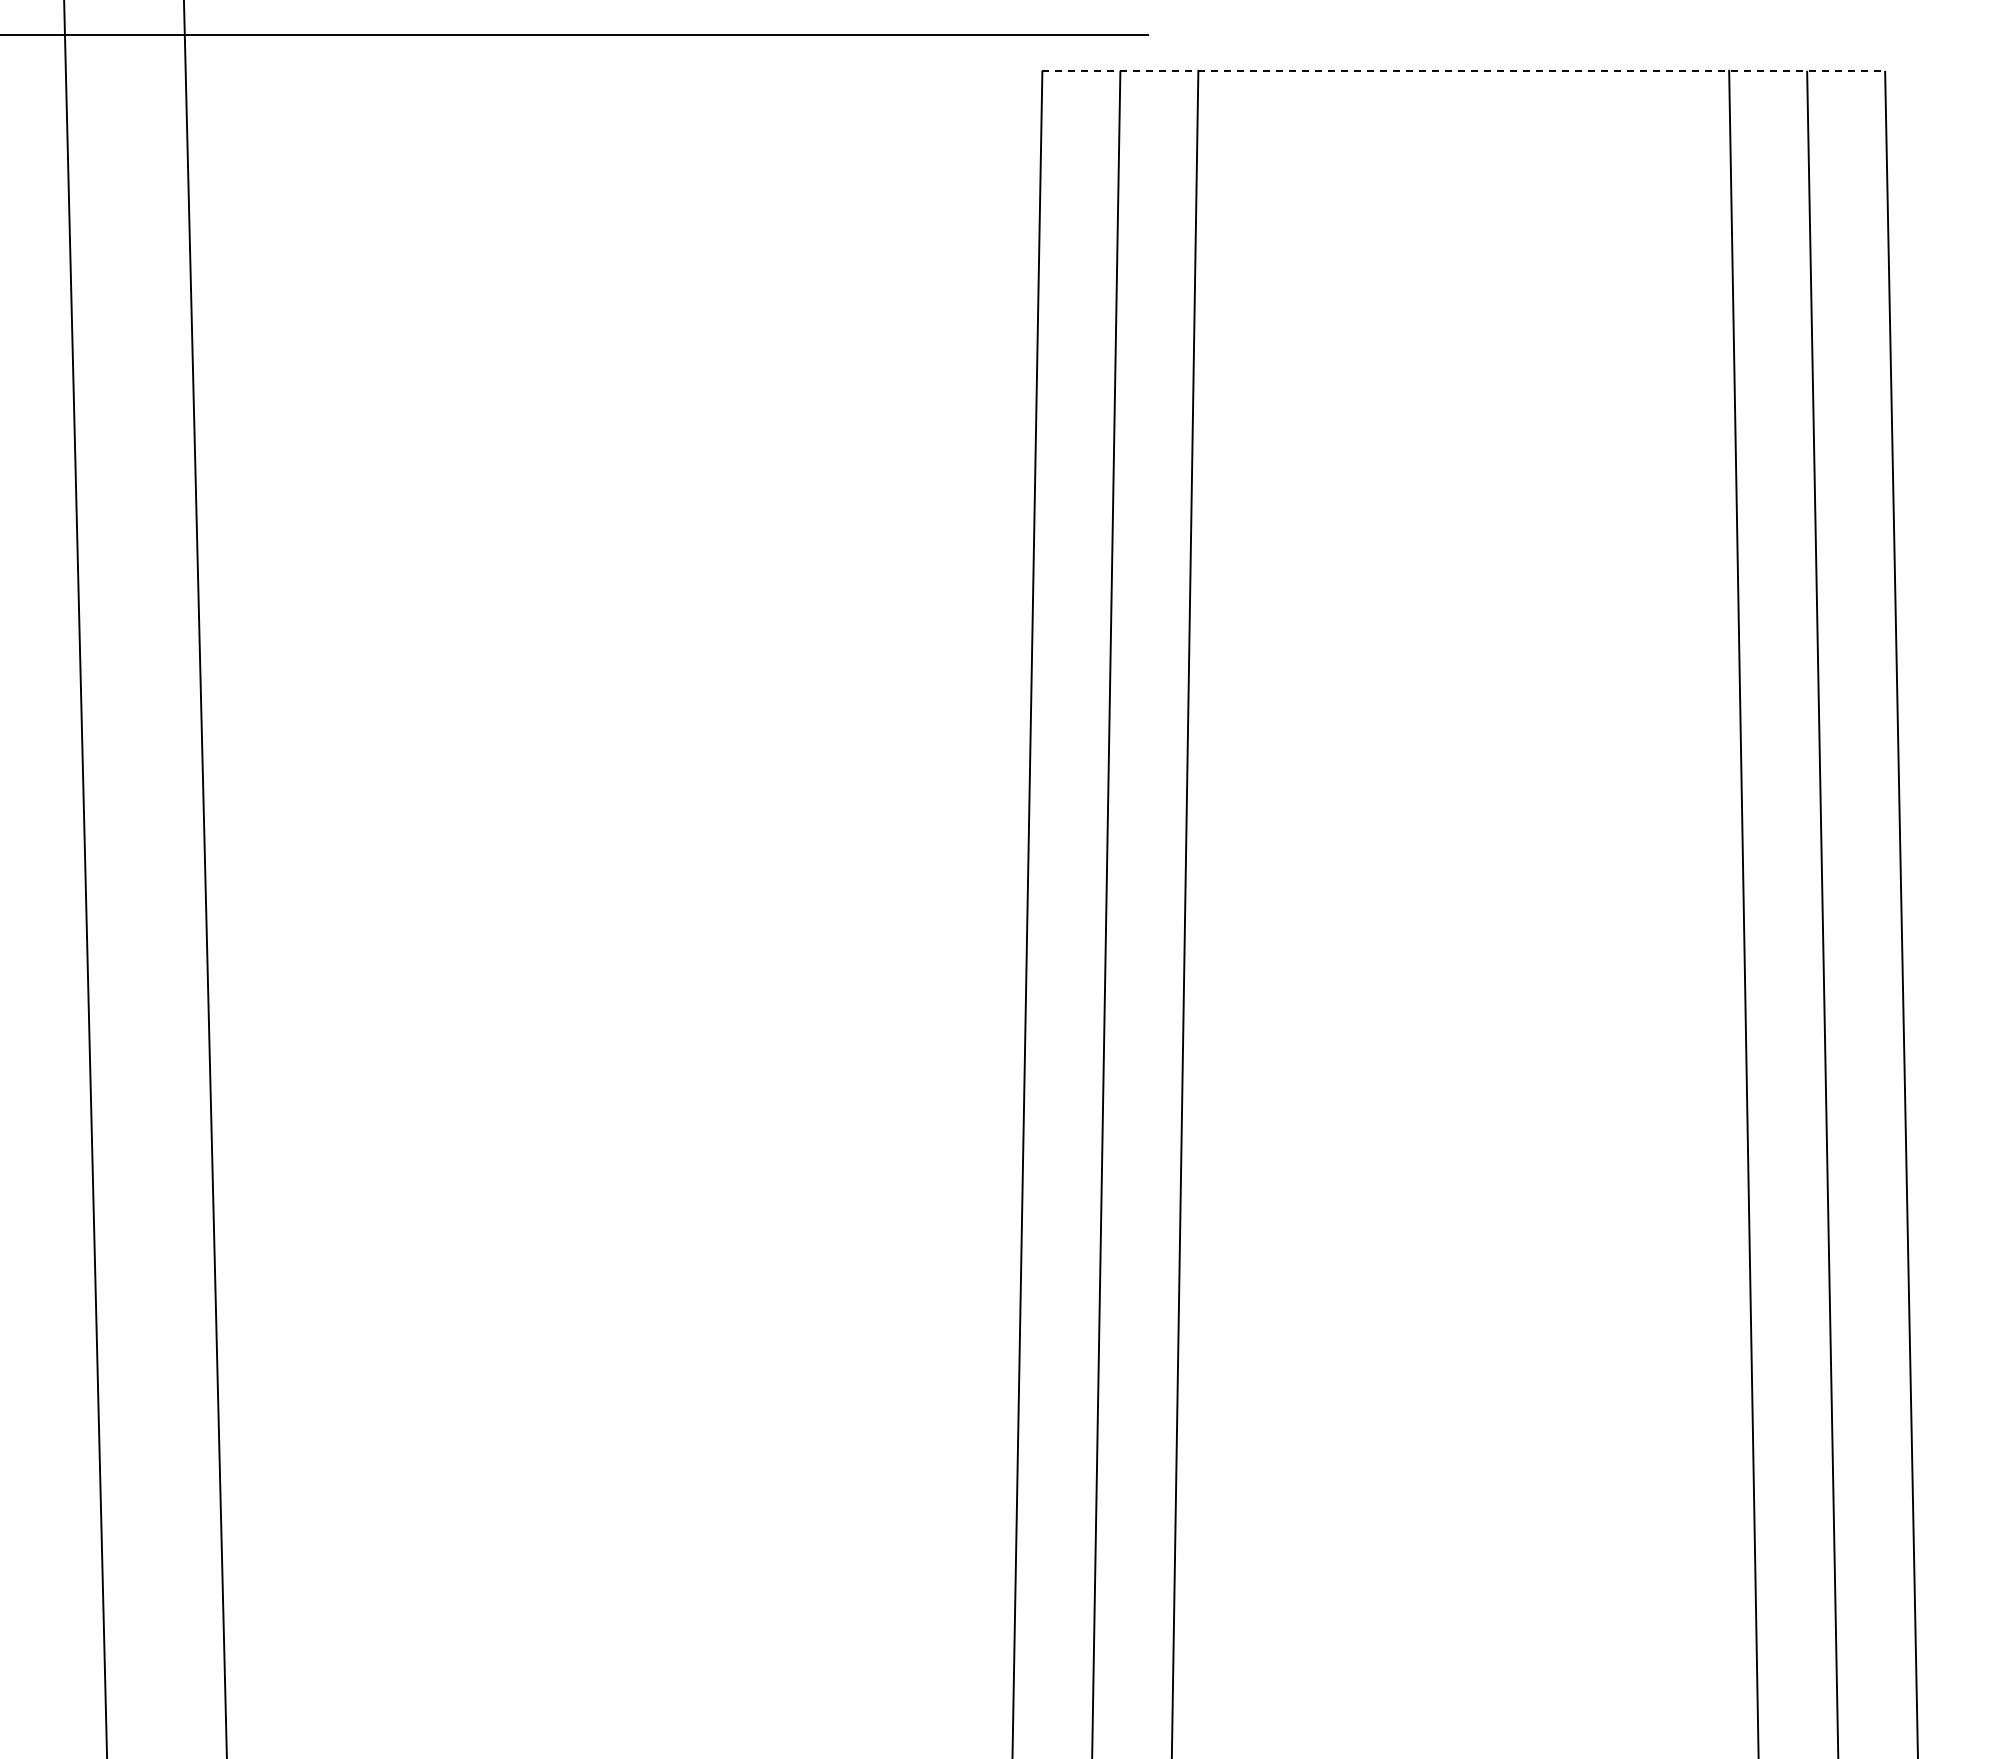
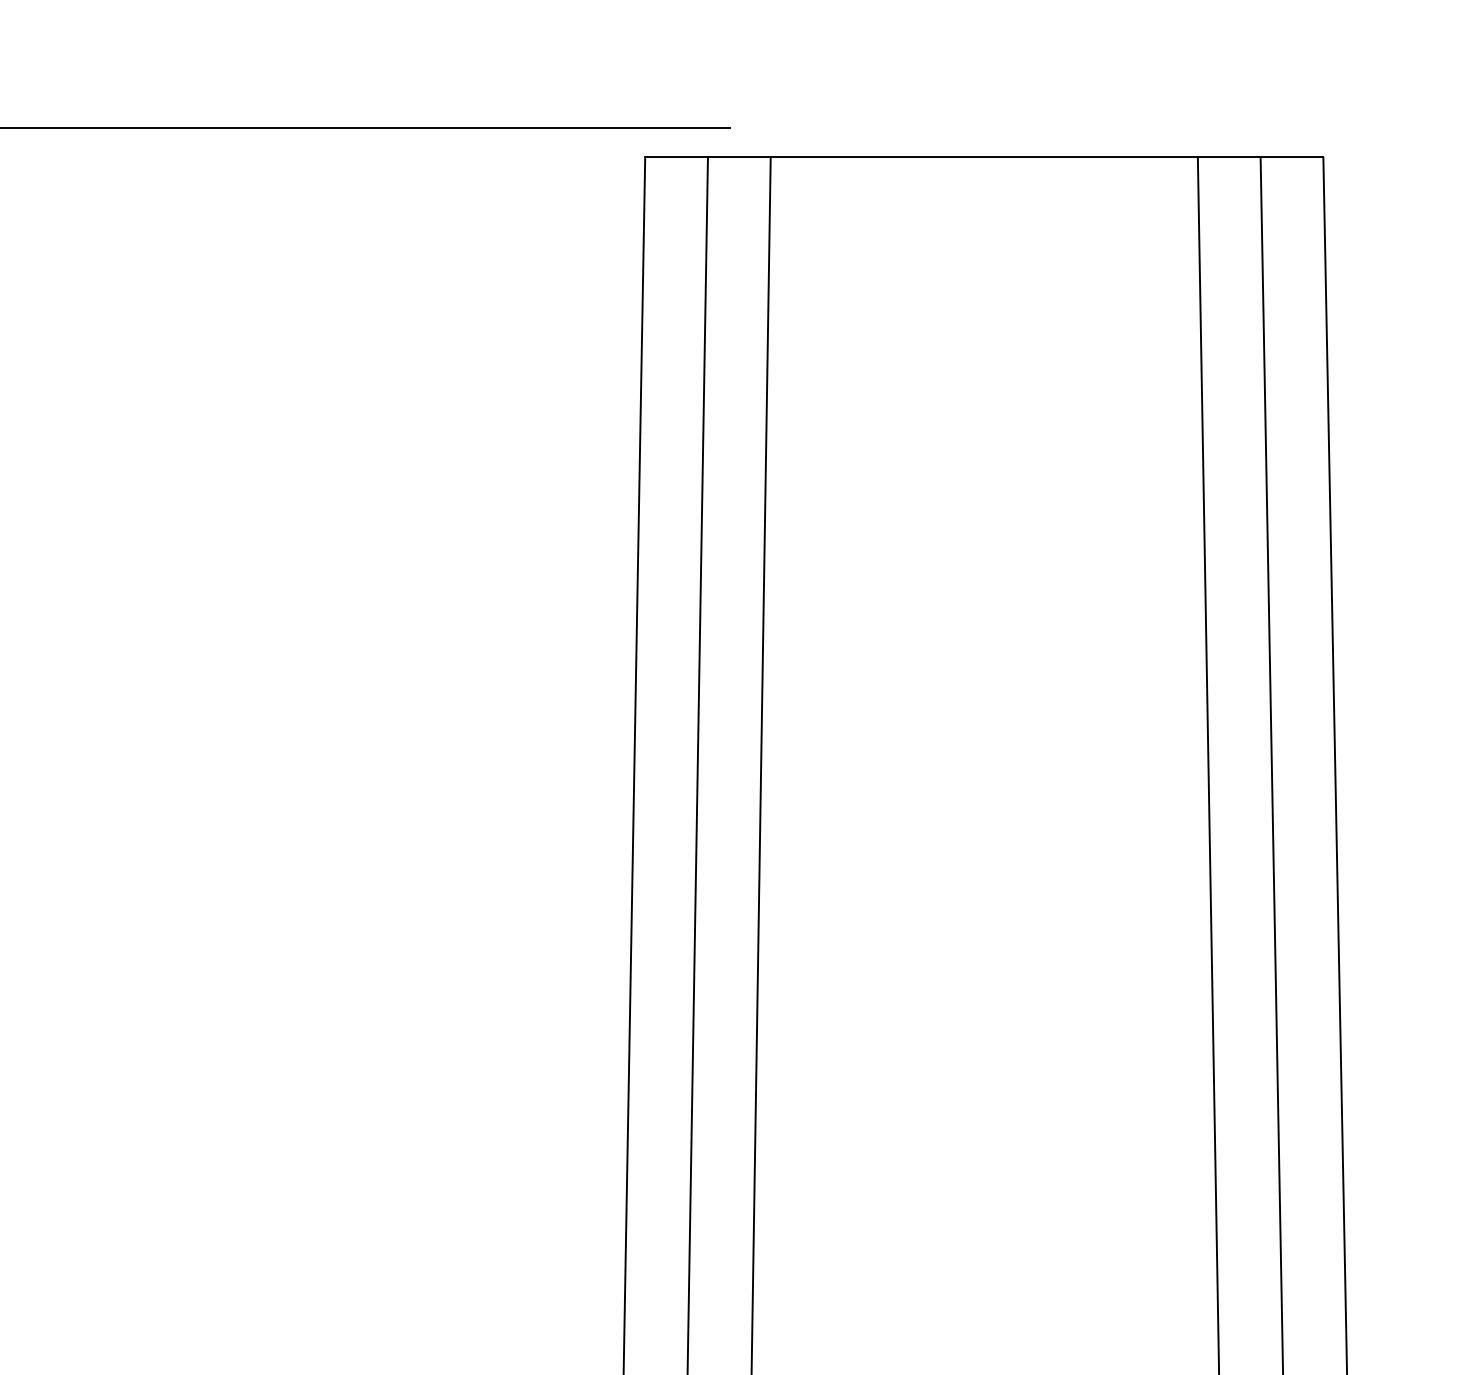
line: (1464, 70) -> (984, 156), dashed -> solid

